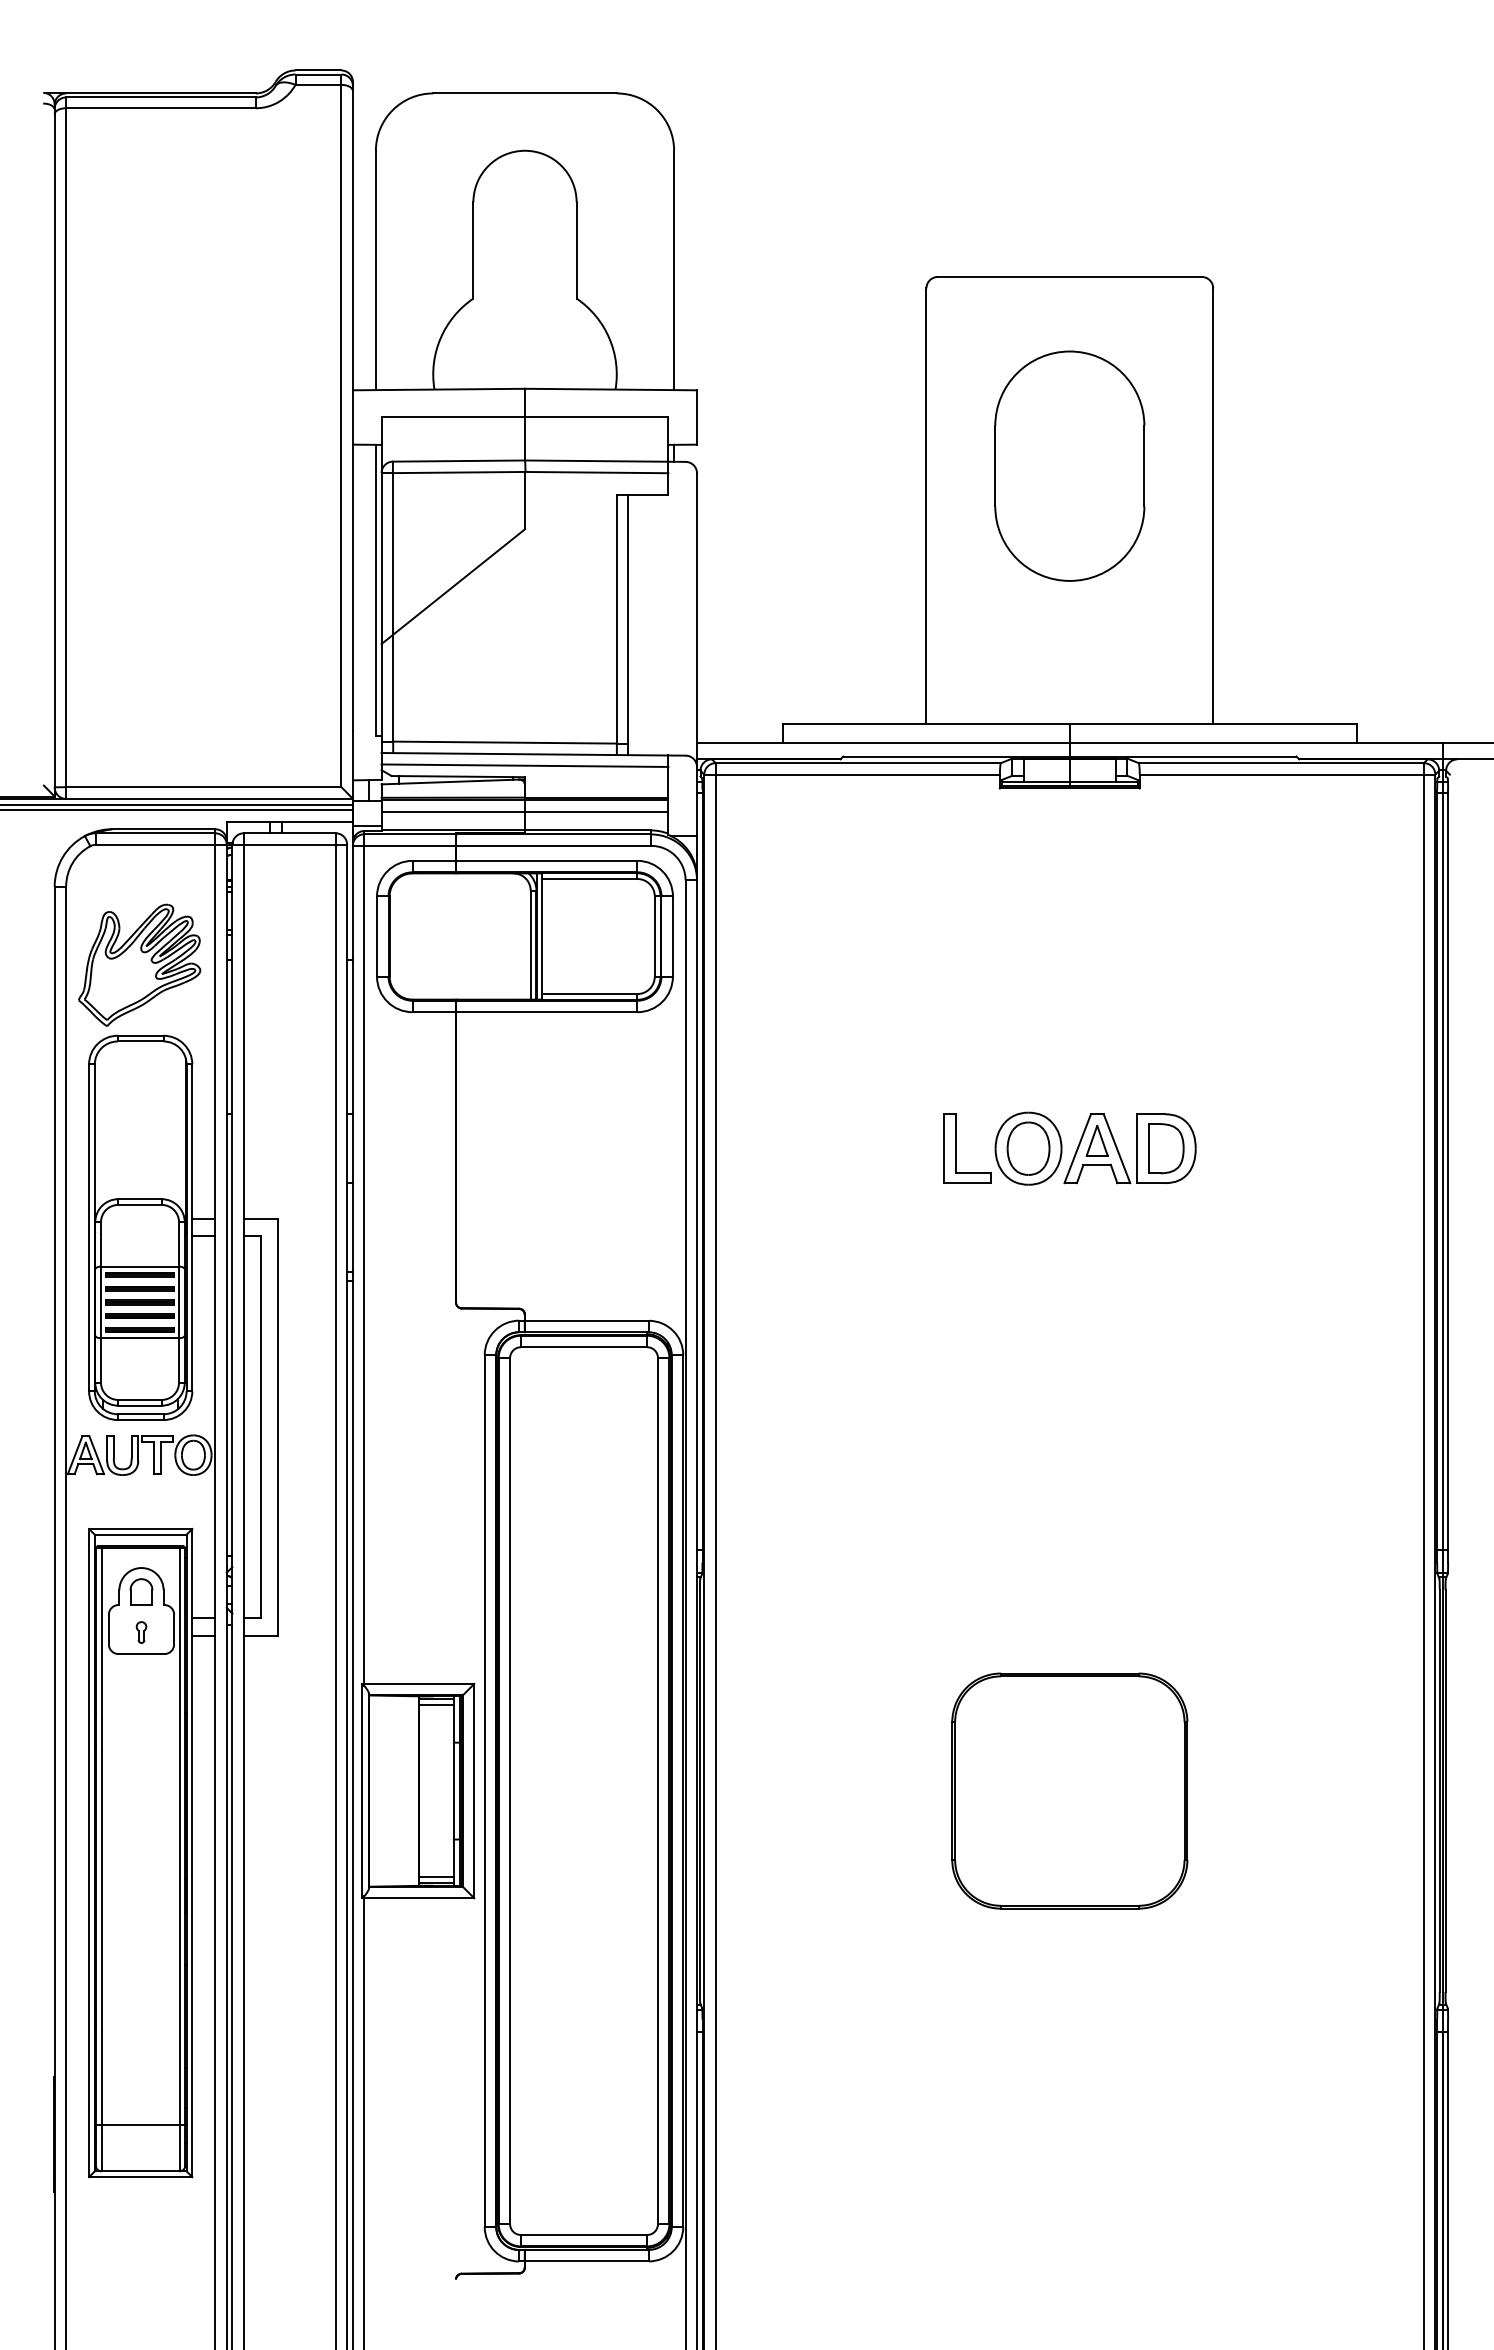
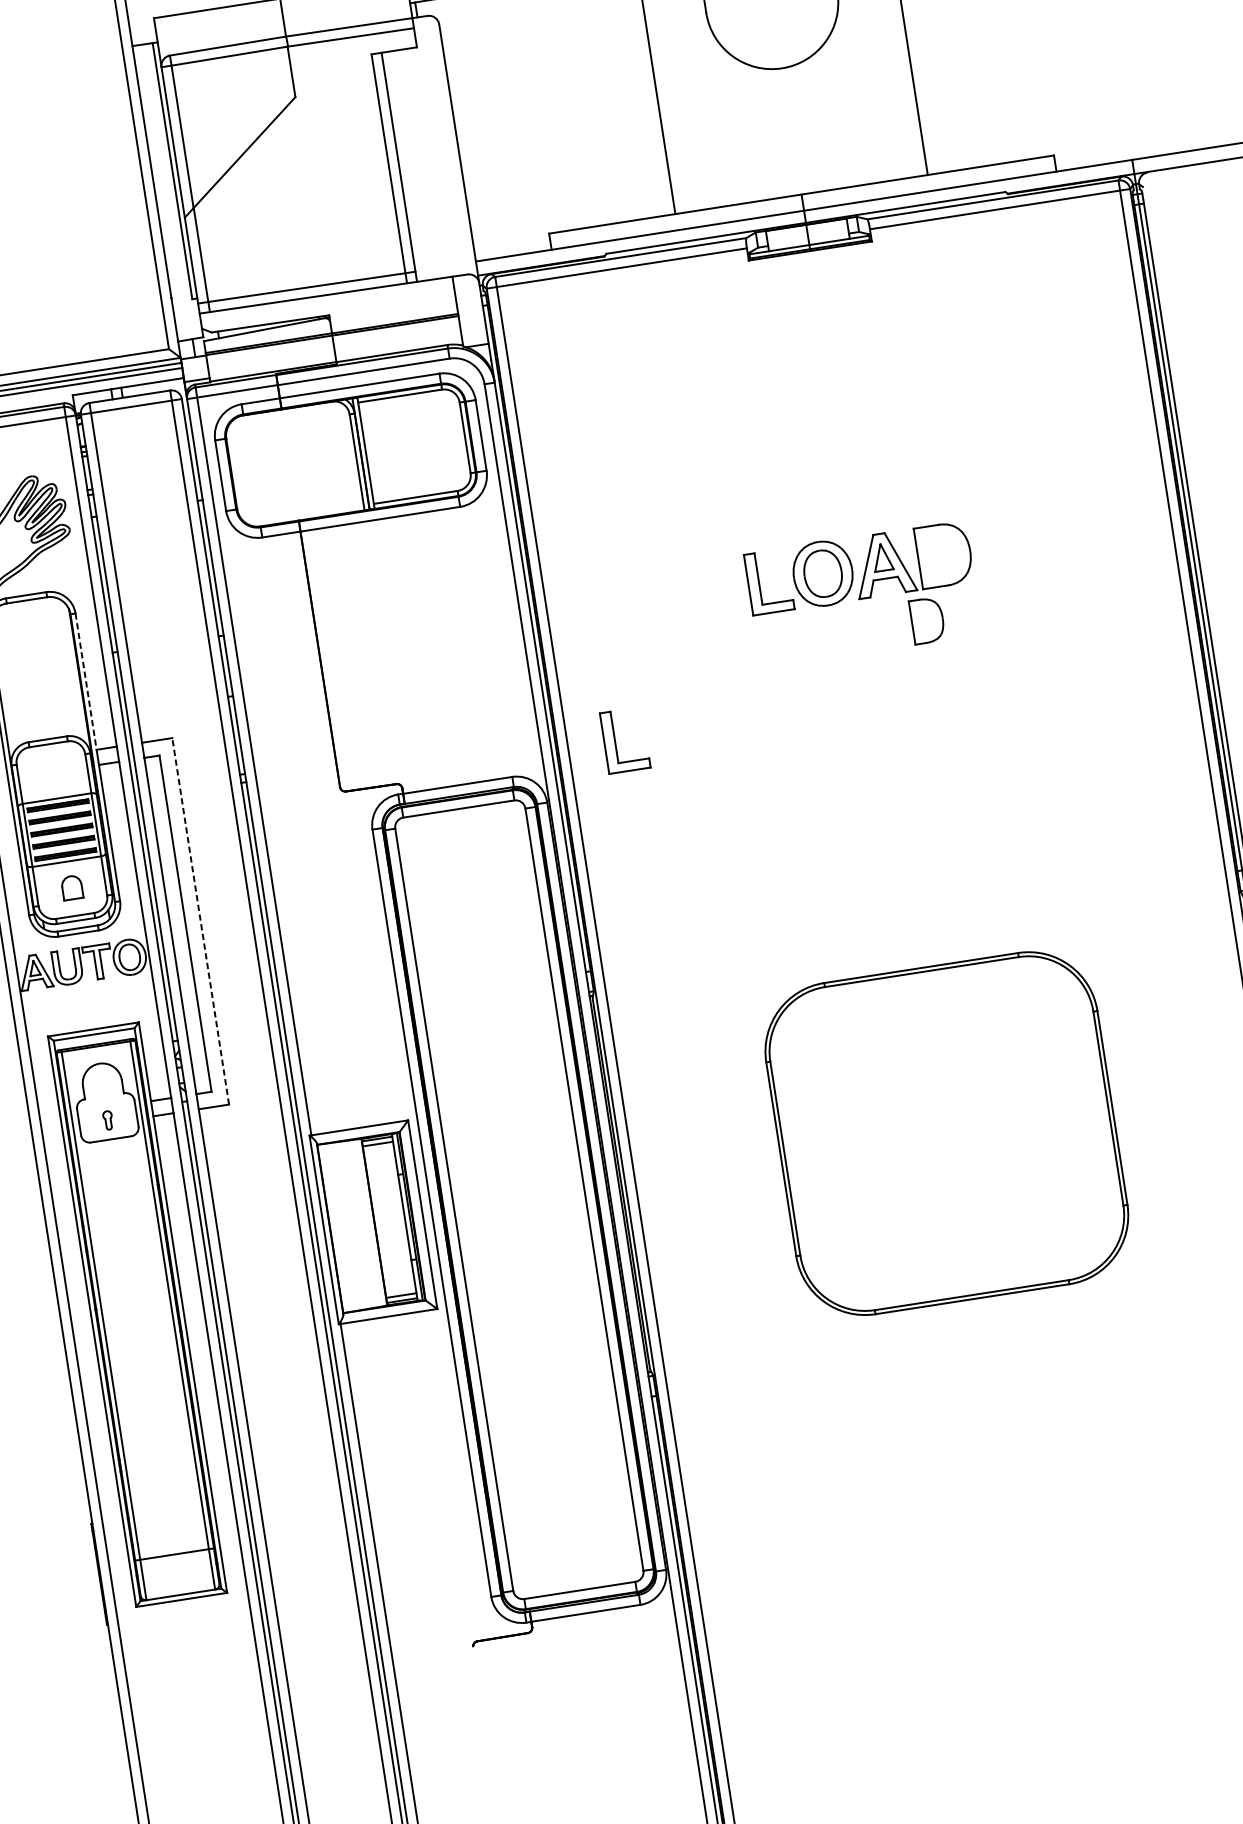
line: (524, 765) -> (327, 305), removed
line: (524, 811) -> (333, 345), removed
line: (192, 1142) -> (86, 682), solid -> dashed
part: (1166, 1148) -> (927, 620), moved
part: (769, 1299) -> (615, 741), added
line: (278, 1426) -> (200, 920), solid -> dashed
part: (141, 1591) -> (72, 887), moved
part: (1069, 1790) -> (946, 1133), size x1.6

